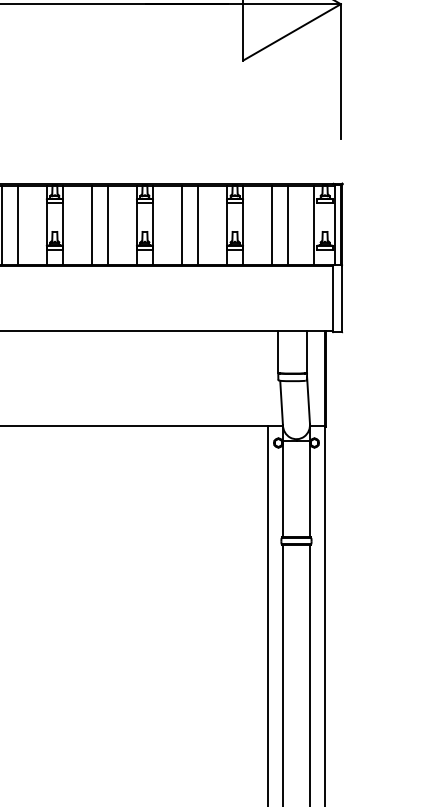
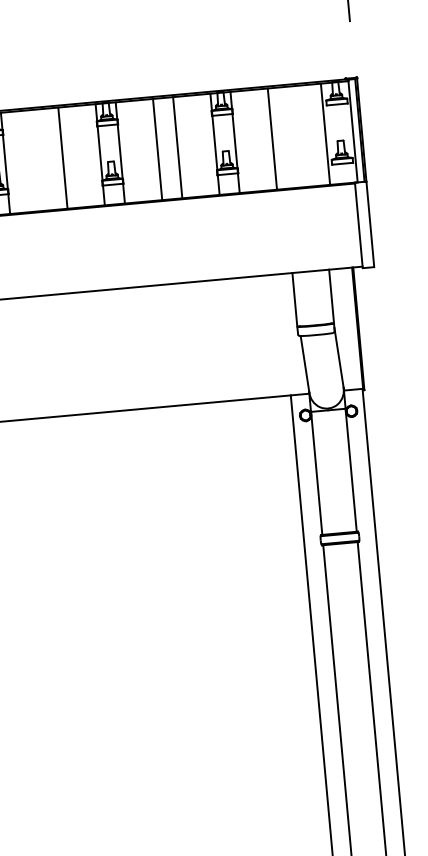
line: (92, 225) -> (43, 159), removed
line: (287, 225) -> (291, 137), removed

